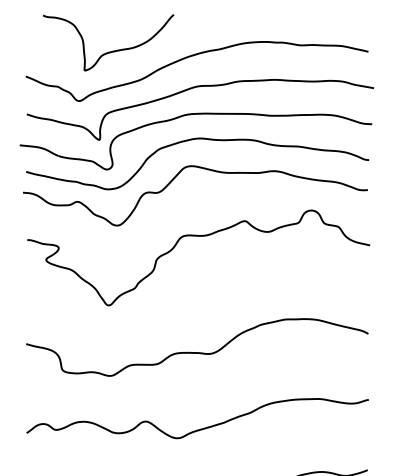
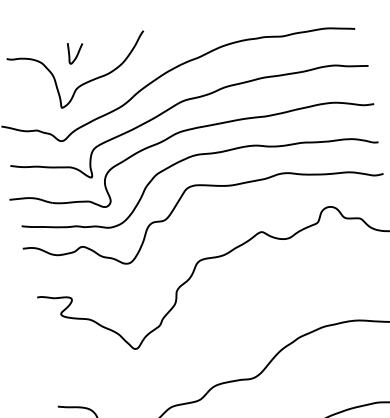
curve: (108, 23) -> (76, 53), added

